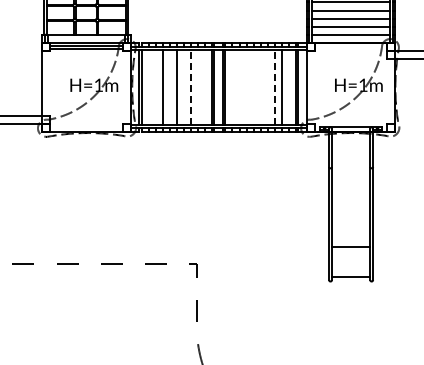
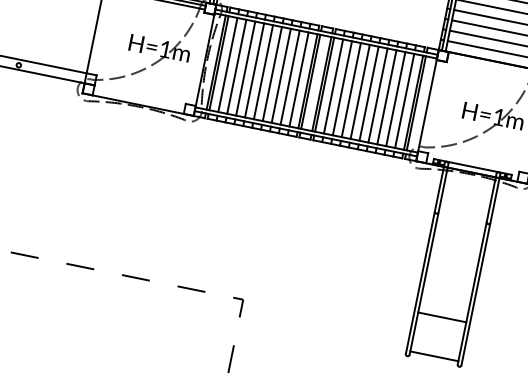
line: (148, 87) -> (227, 64), added
line: (155, 87) -> (236, 66), added
line: (169, 87) -> (254, 70), added
line: (183, 87) -> (271, 73), added
line: (191, 87) -> (281, 75), dashed -> solid
line: (198, 87) -> (290, 77), added
line: (205, 87) -> (299, 79), added
line: (232, 87) -> (333, 86), added
line: (239, 87) -> (342, 88), added
line: (246, 87) -> (351, 90), added
line: (253, 87) -> (360, 91), added
line: (260, 87) -> (368, 93), added
line: (267, 87) -> (377, 95), added
line: (274, 87) -> (386, 97), dashed -> solid
line: (288, 87) -> (404, 100), added

